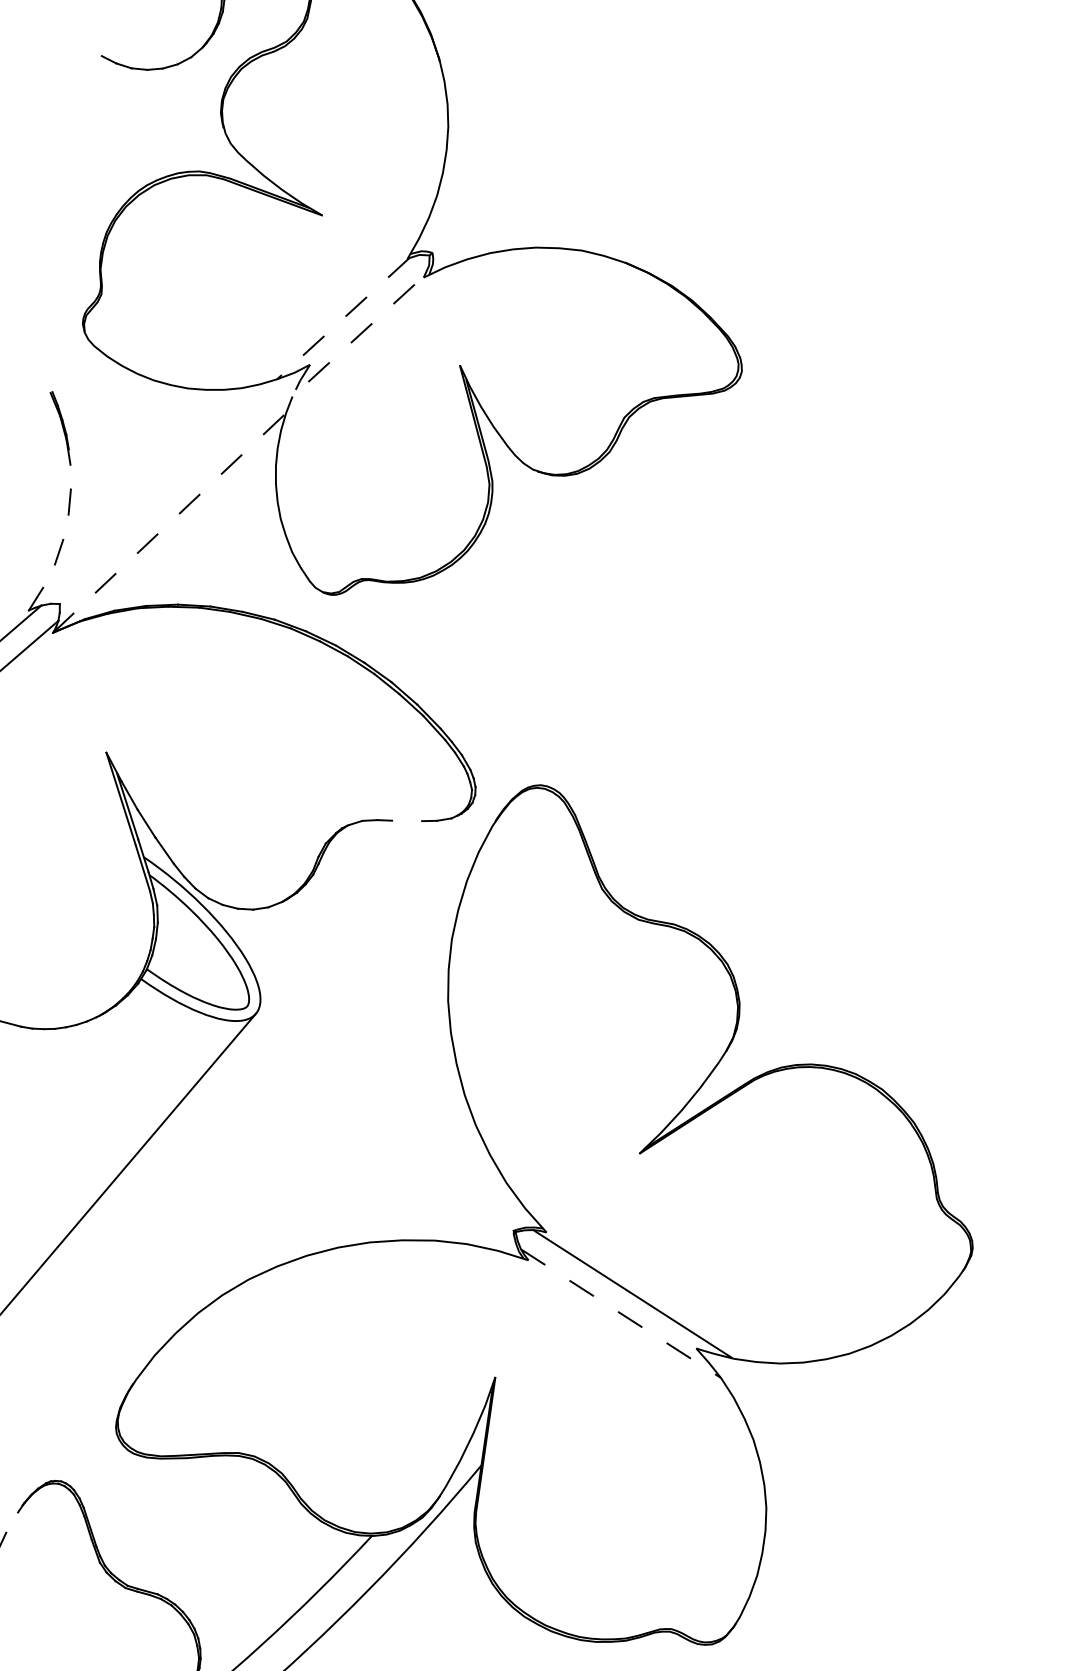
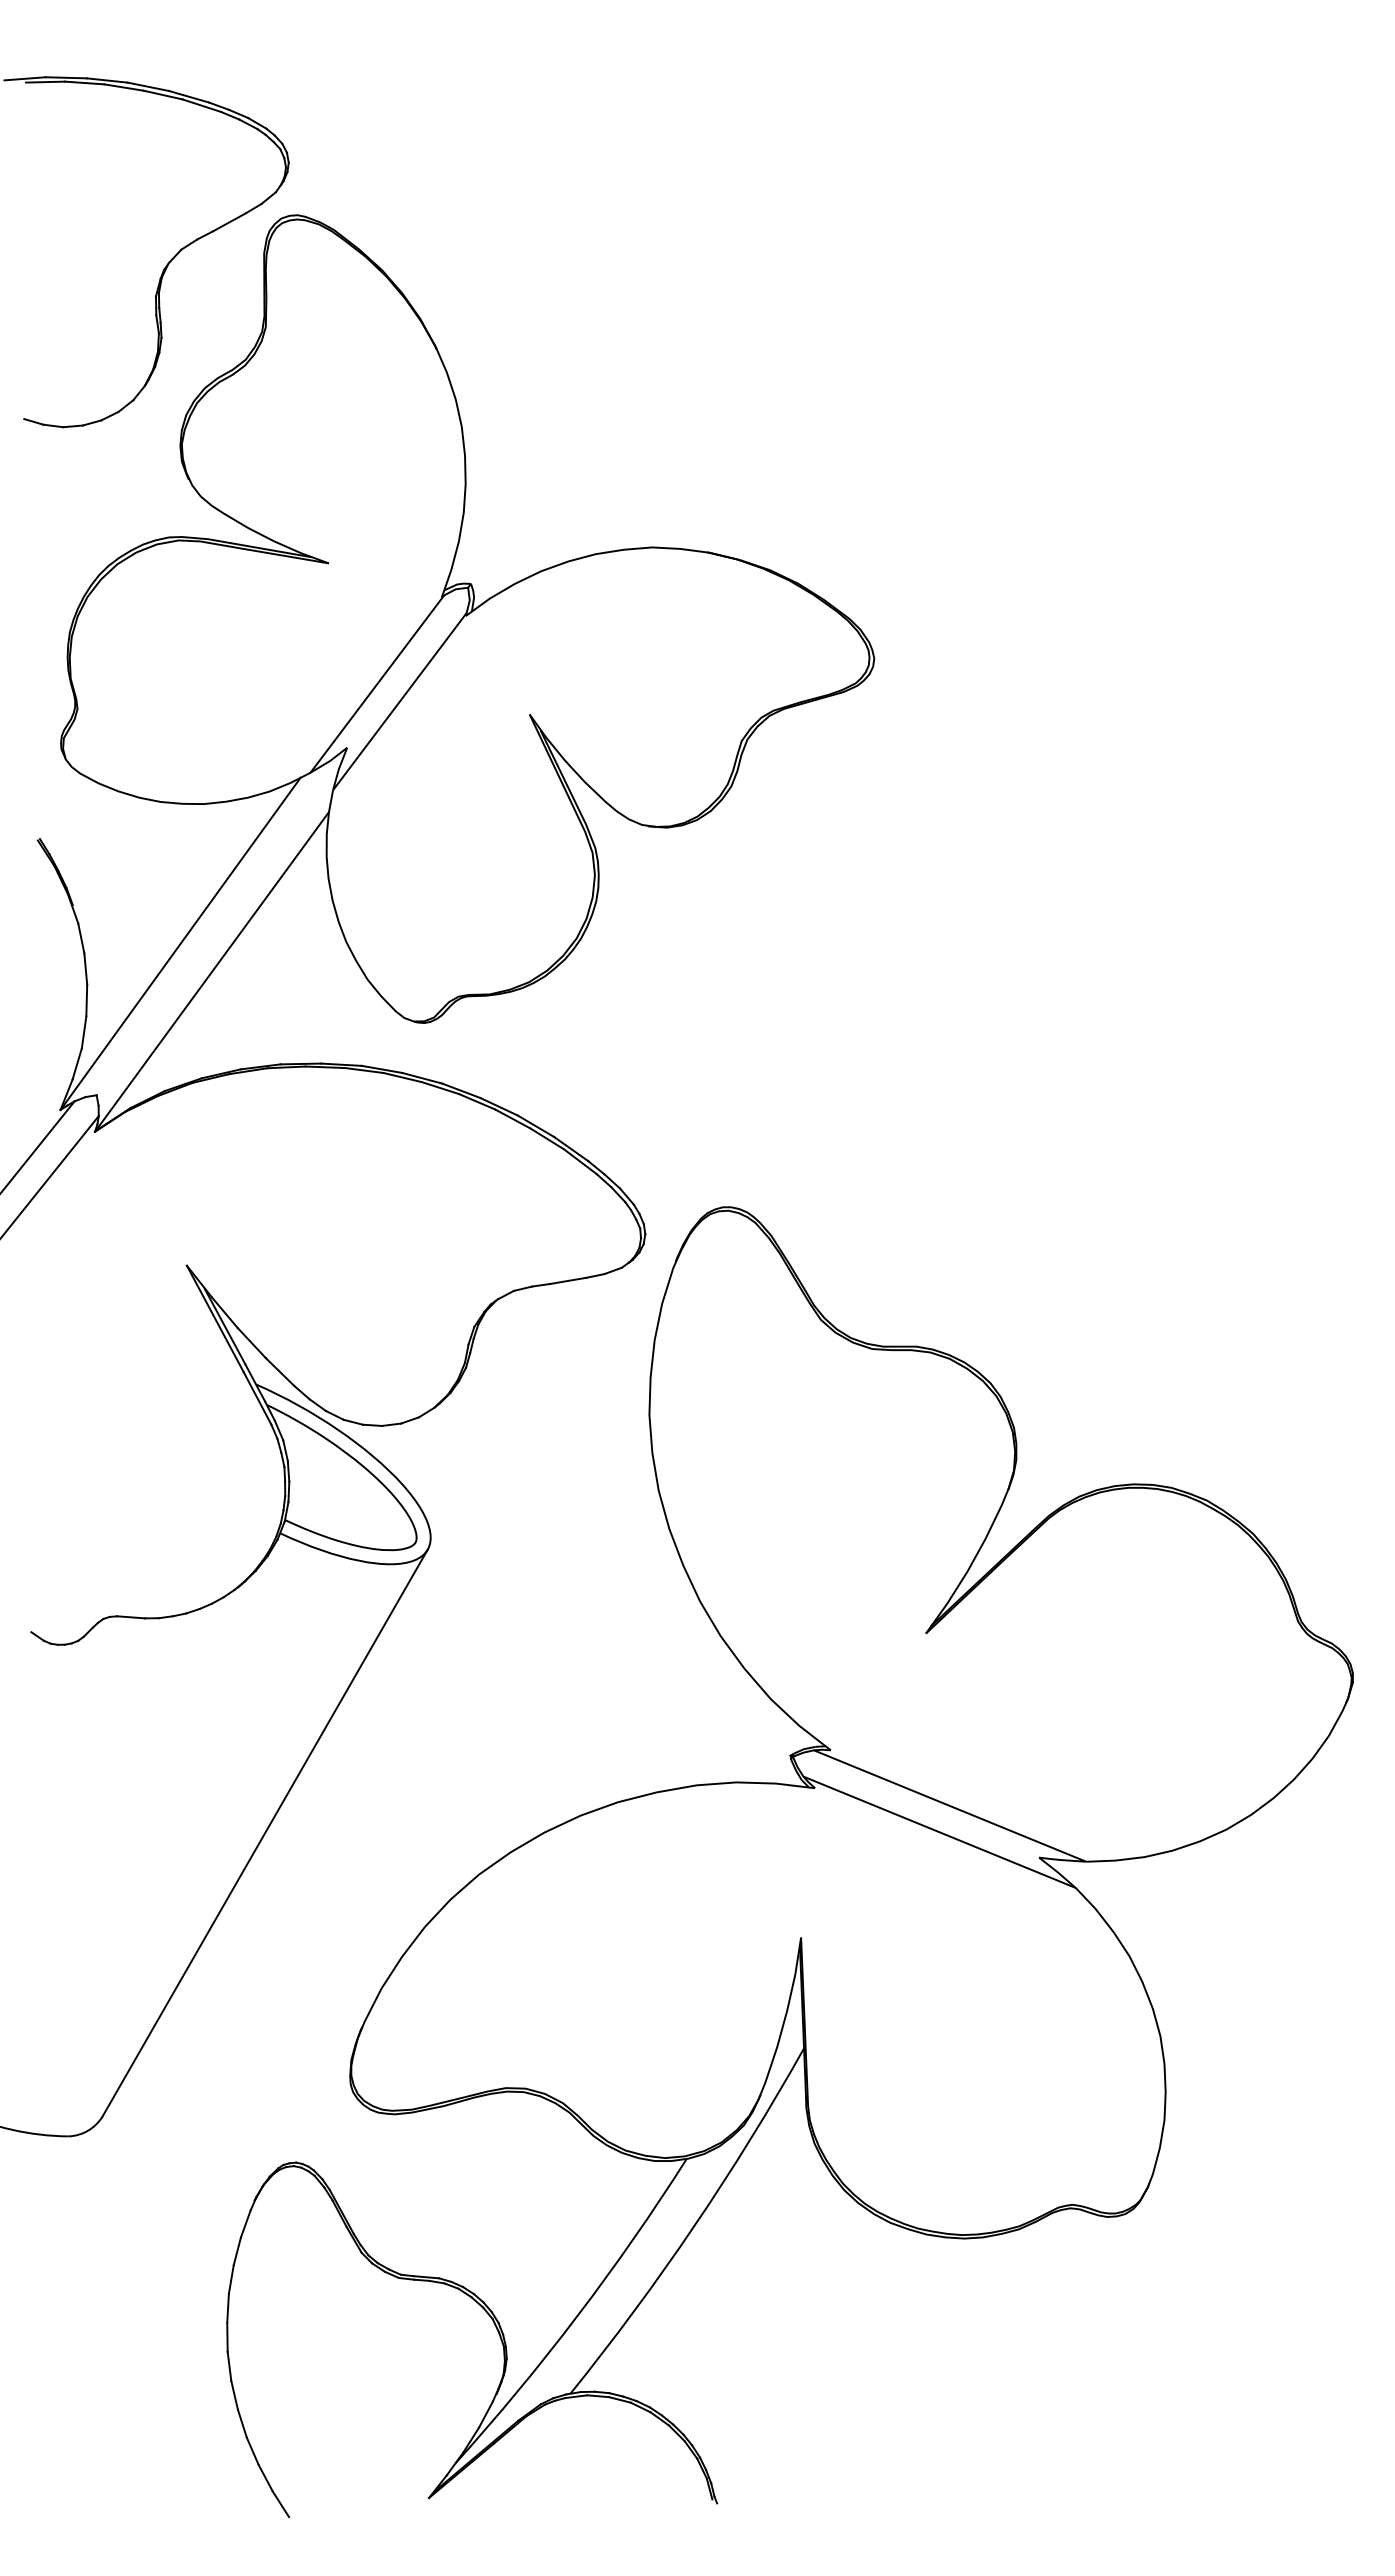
line: (343, 319) -> (377, 684), dashed -> solid
line: (344, 348) -> (385, 720), dashed -> solid
line: (70, 477) -> (81, 938), added
line: (148, 495) -> (180, 943), added
line: (170, 522) -> (212, 971), dashed -> solid
line: (65, 527) -> (86, 1000), added
line: (48, 575) -> (76, 1063), added
line: (406, 820) -> (567, 1280), added
line: (621, 1313) -> (940, 1832), dashed -> solid
line: (11, 1522) -> (245, 2223), added

